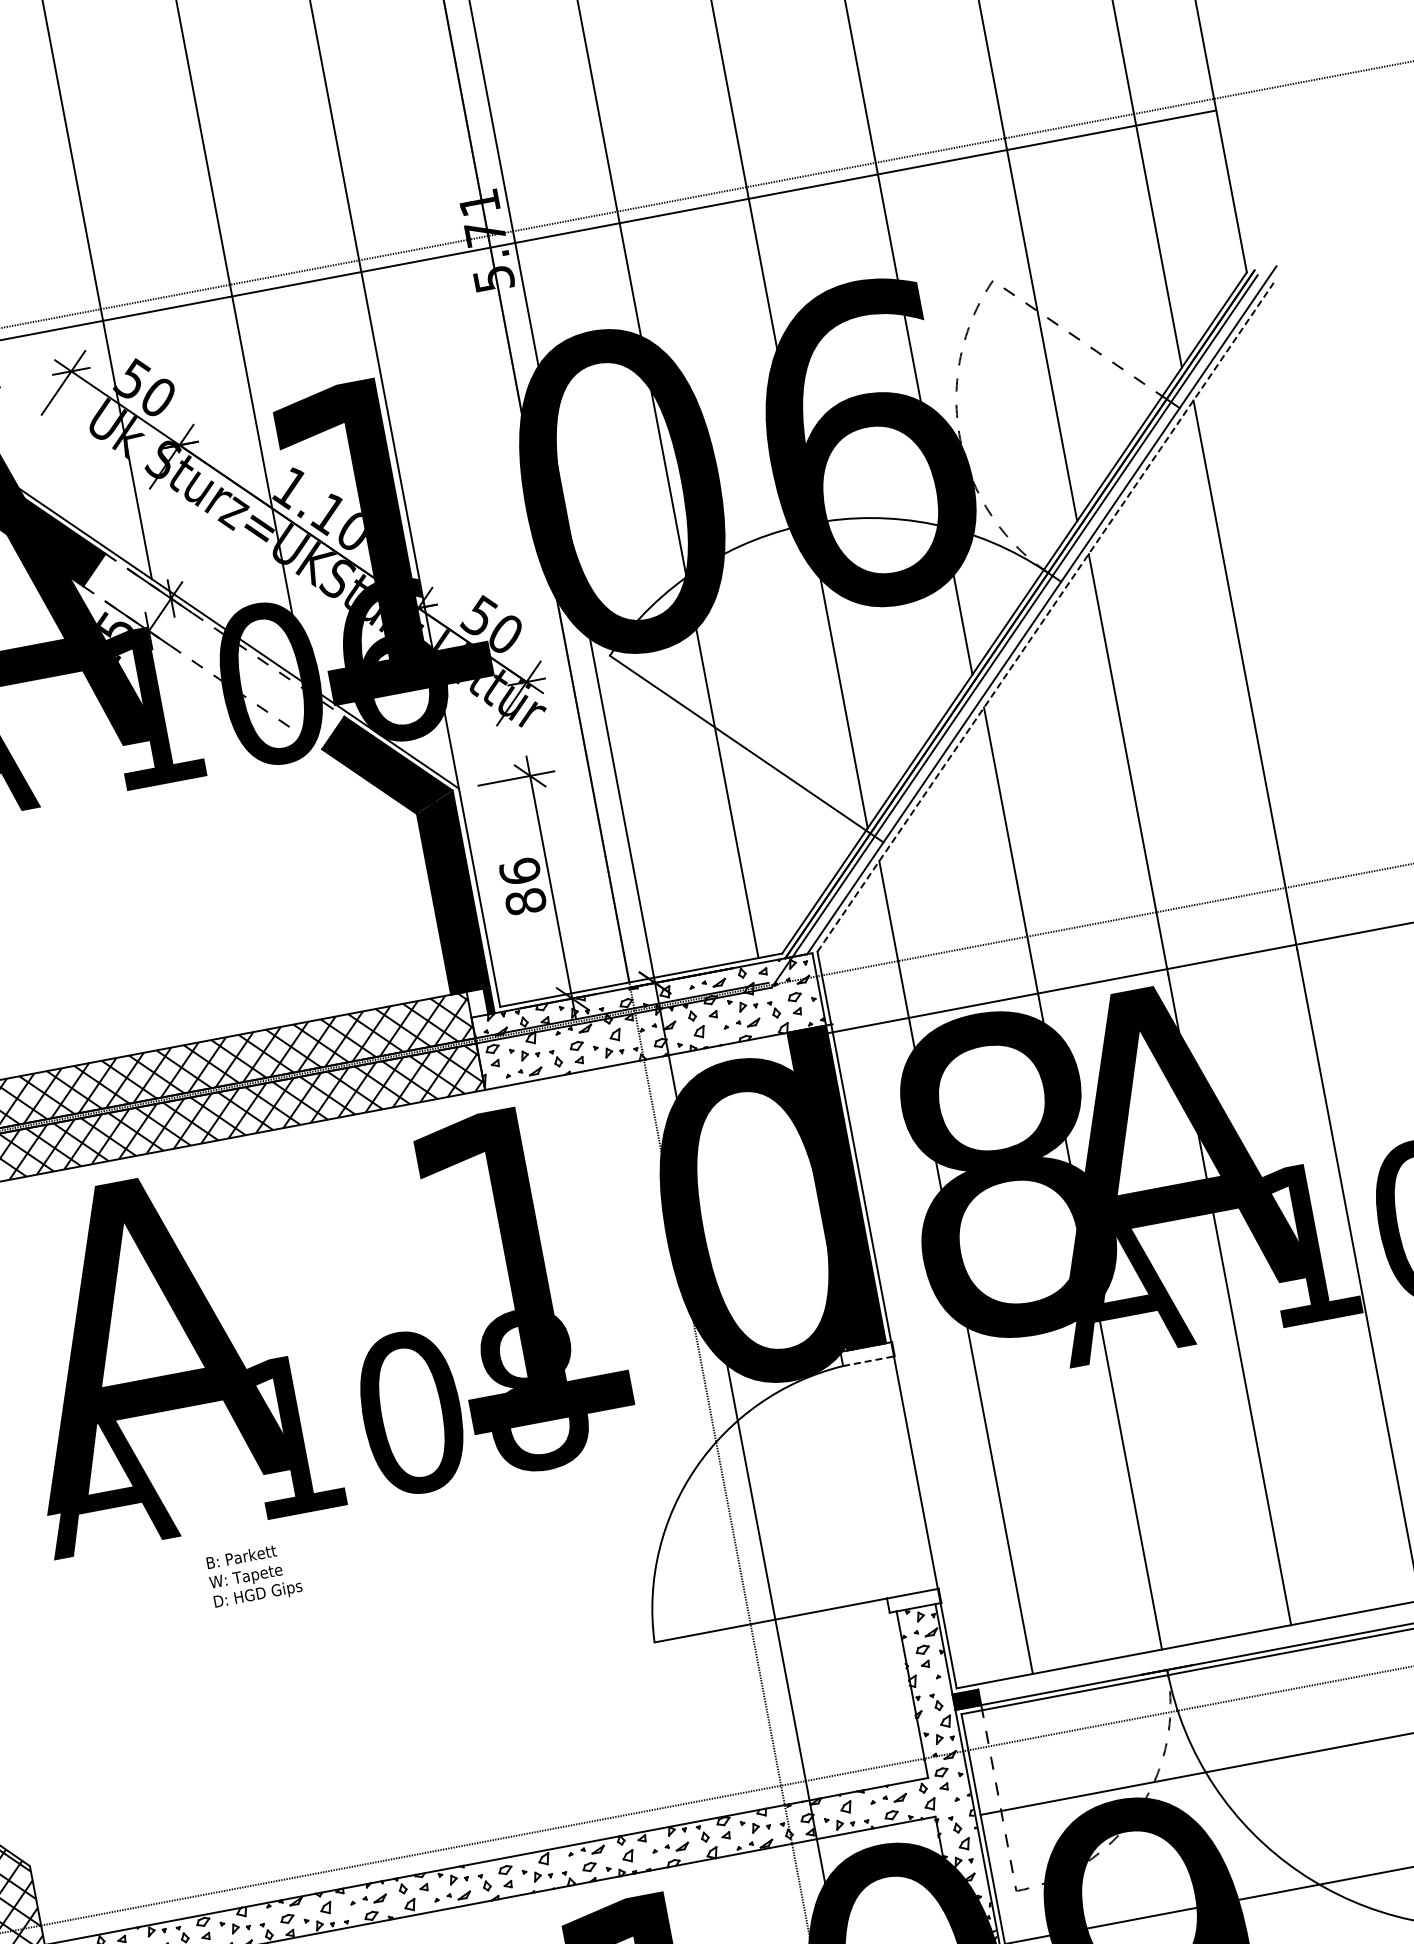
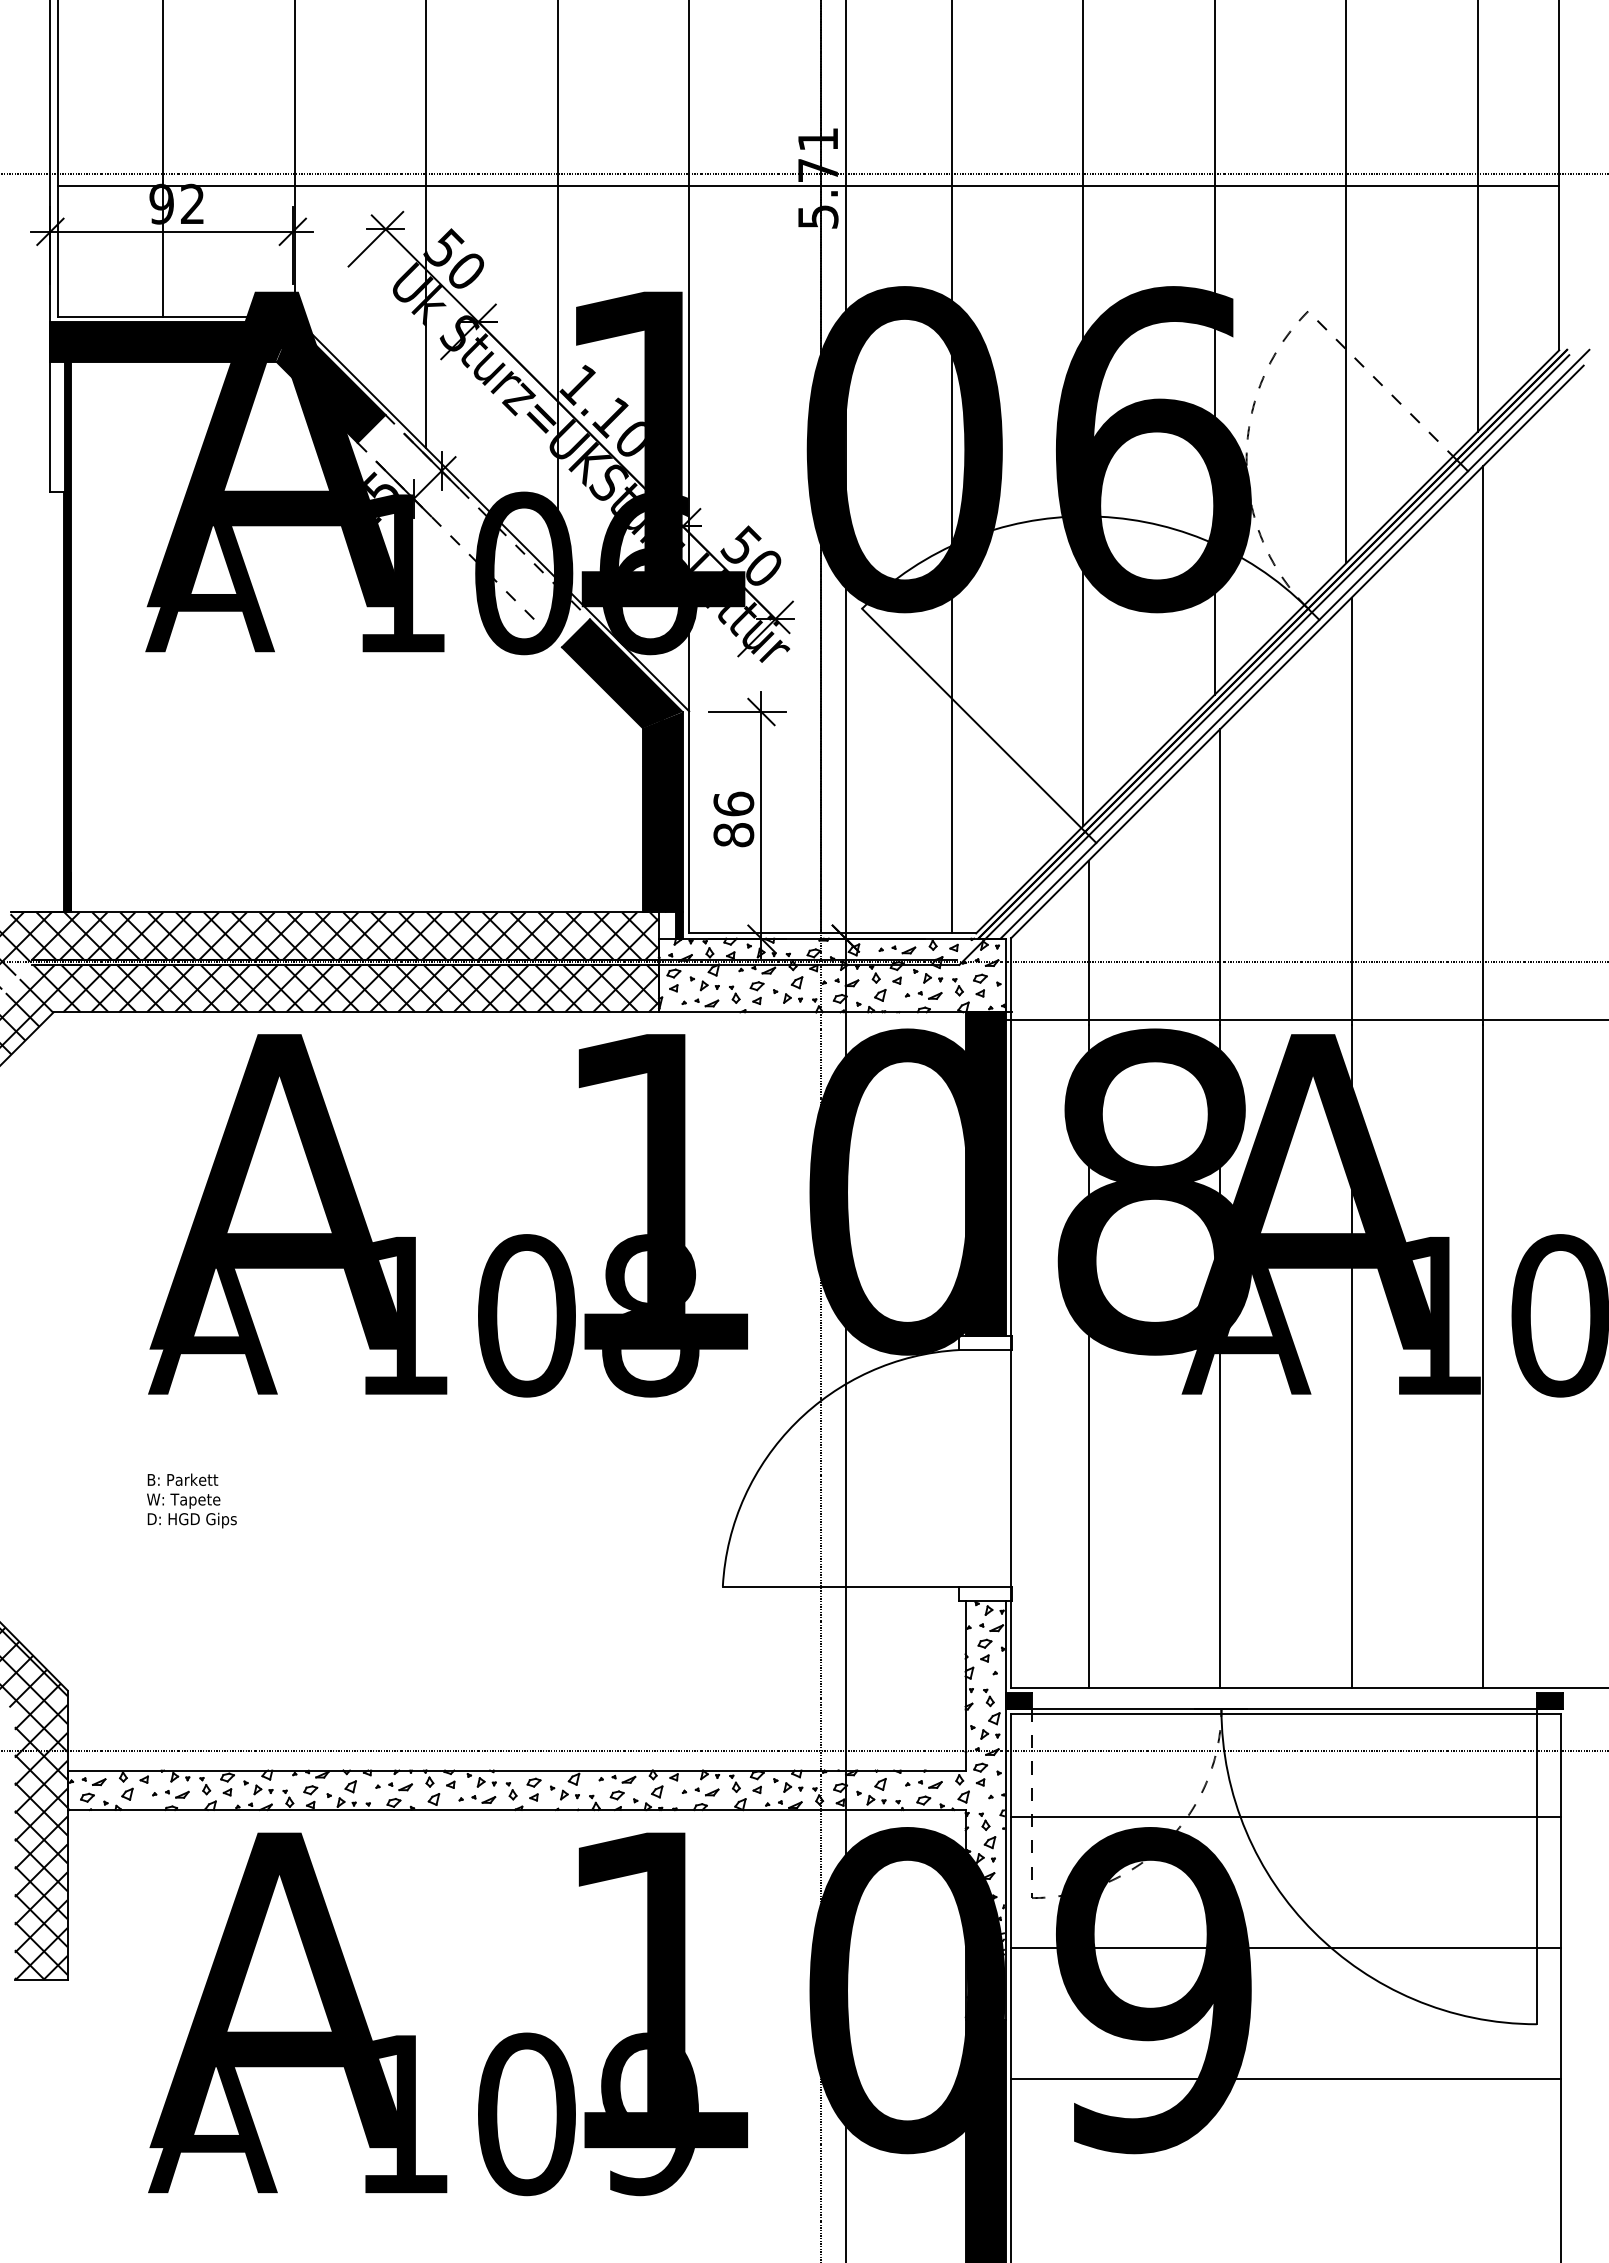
line: (1045, 616) -> (1297, 651), dashed -> solid
line: (869, 1361) -> (986, 1350), dashed -> solid
text: (253, 1575) -> (191, 1500), moved

